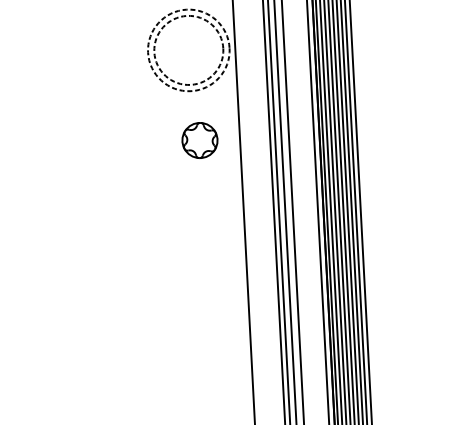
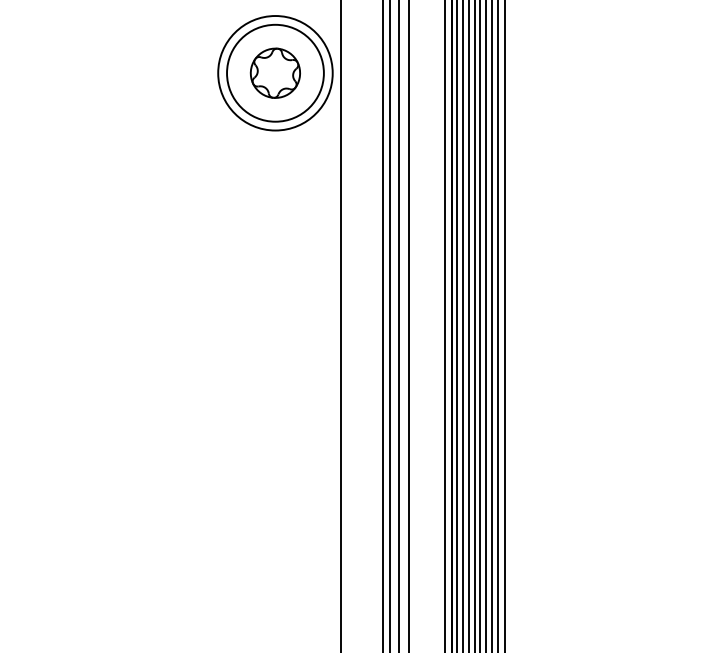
circle: (188, 49) -> (275, 72), dashed -> solid
circle: (188, 50) -> (275, 73), dashed -> solid
part: (199, 140) -> (274, 72), moved

